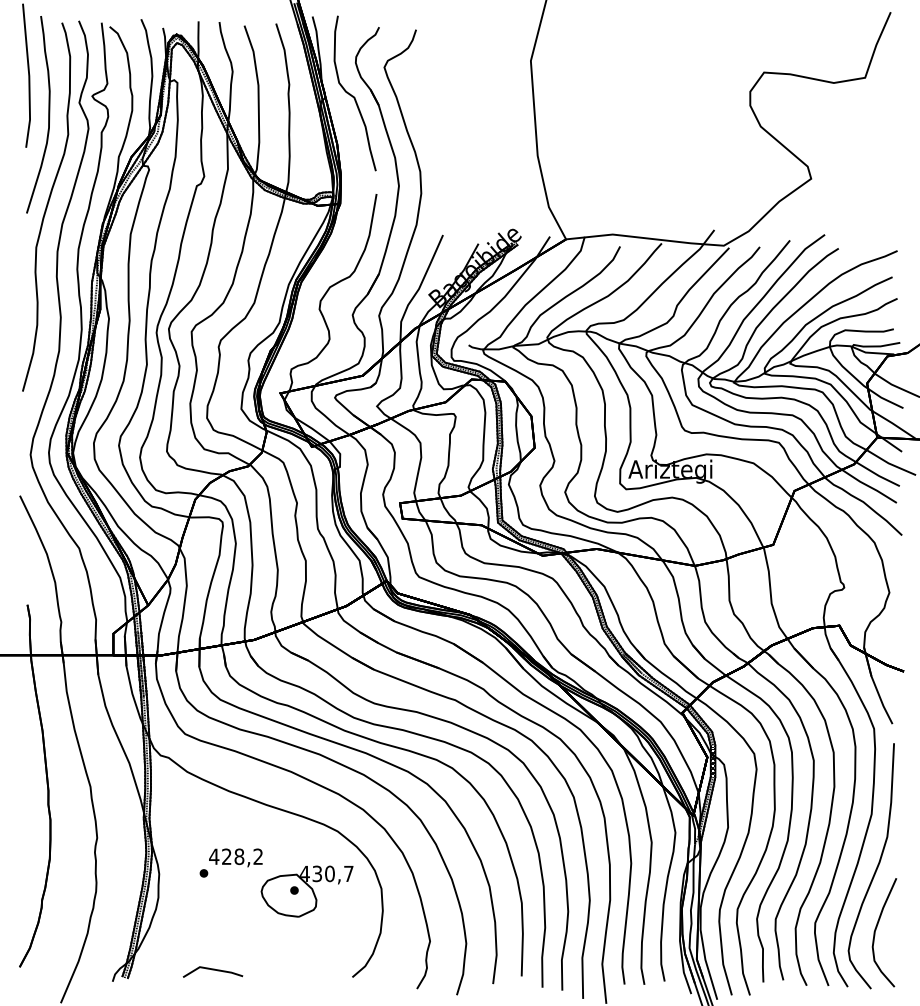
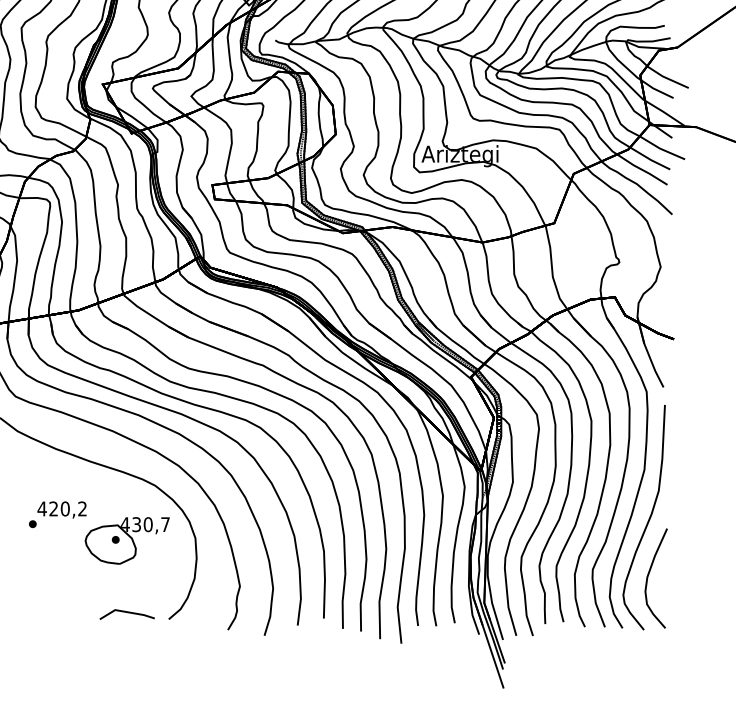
text: (239, 856) -> (65, 508), 428,2 -> 420,2
line: (212, 970) -> (126, 613), moved

